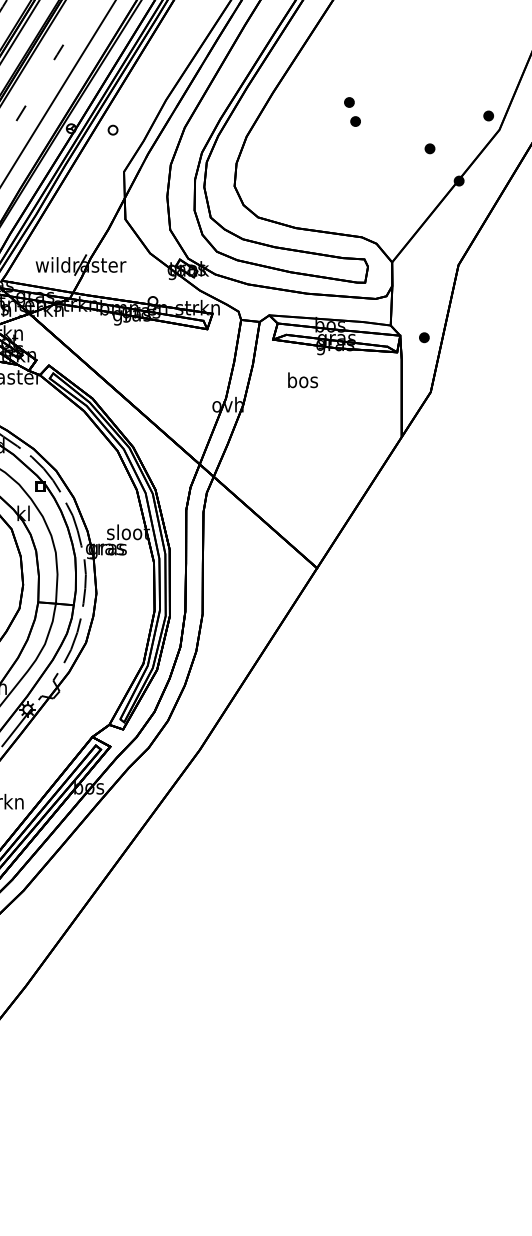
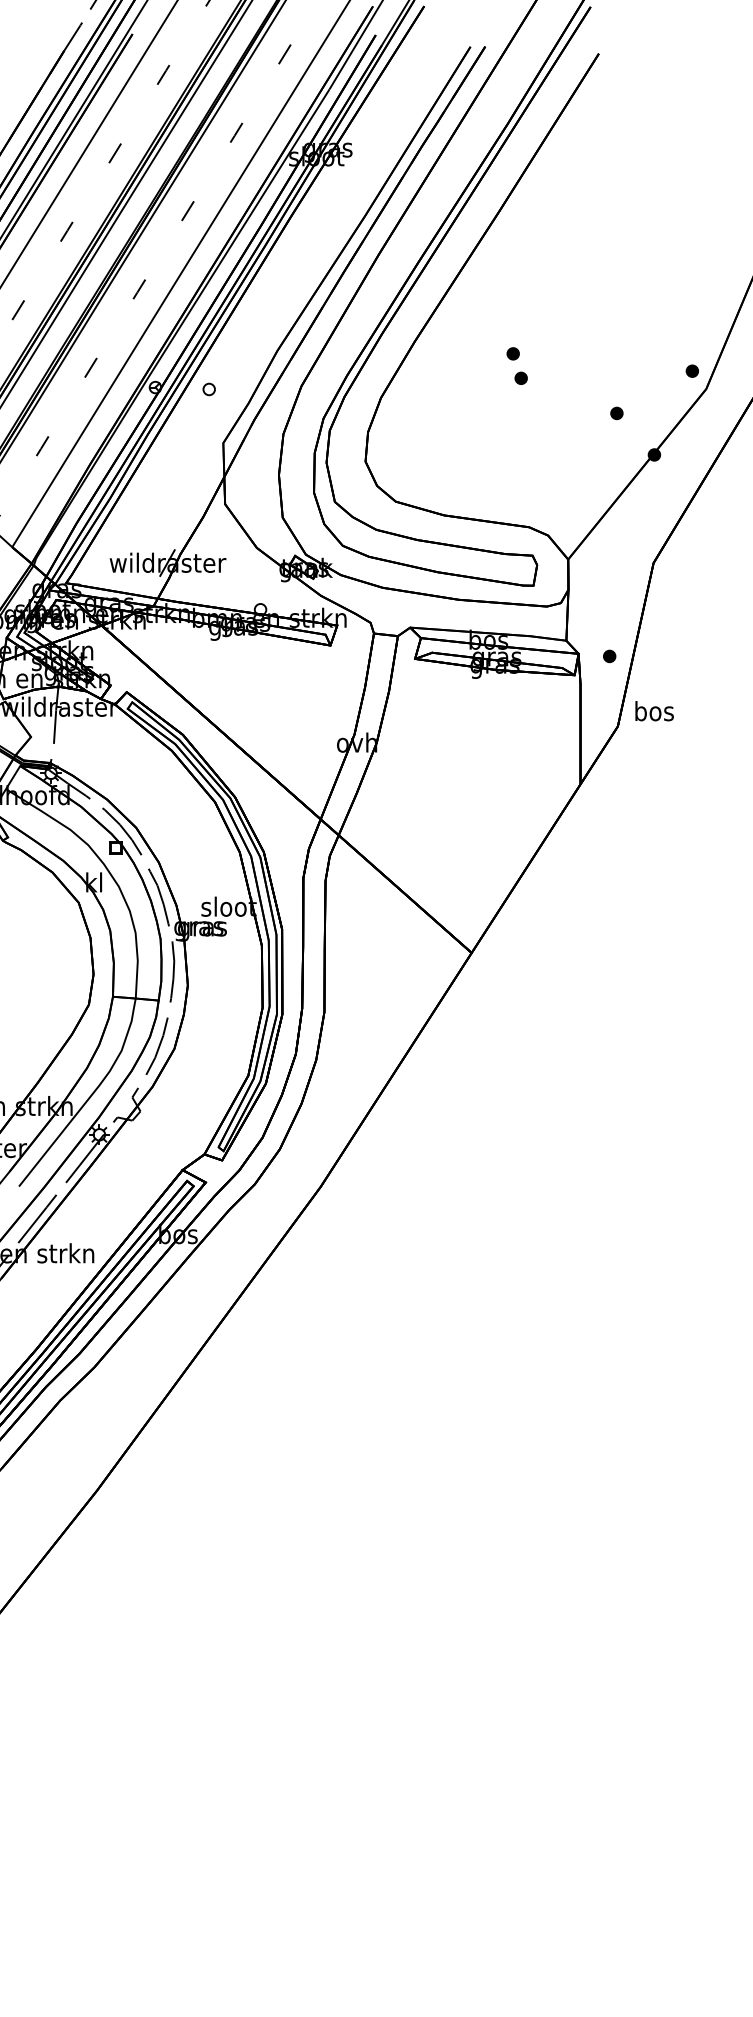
text: (302, 380) -> (654, 711), moved

